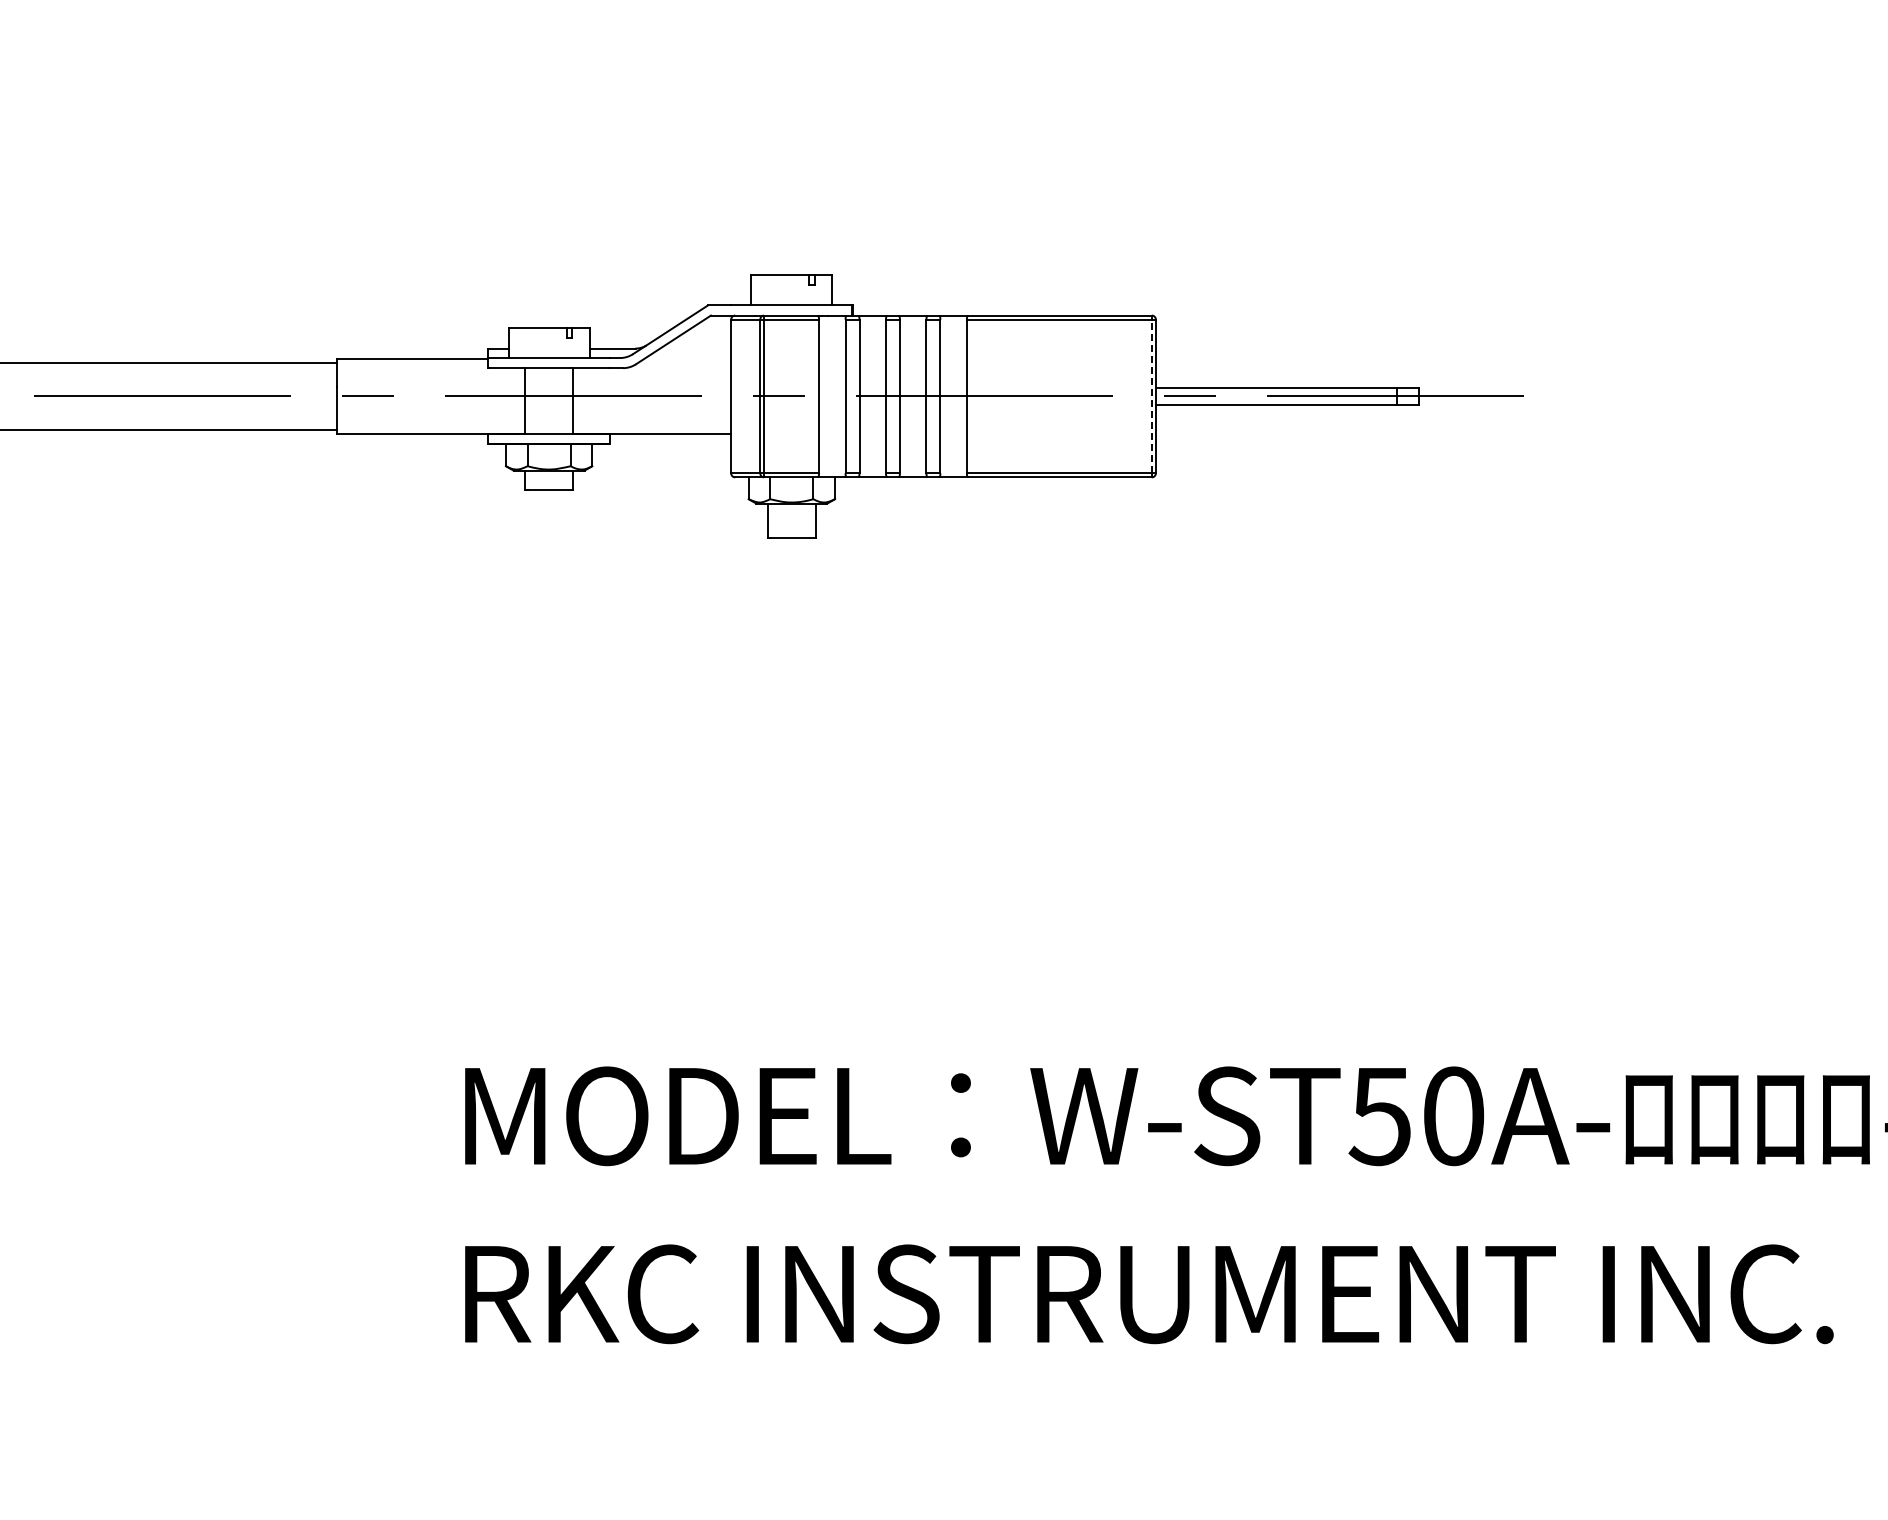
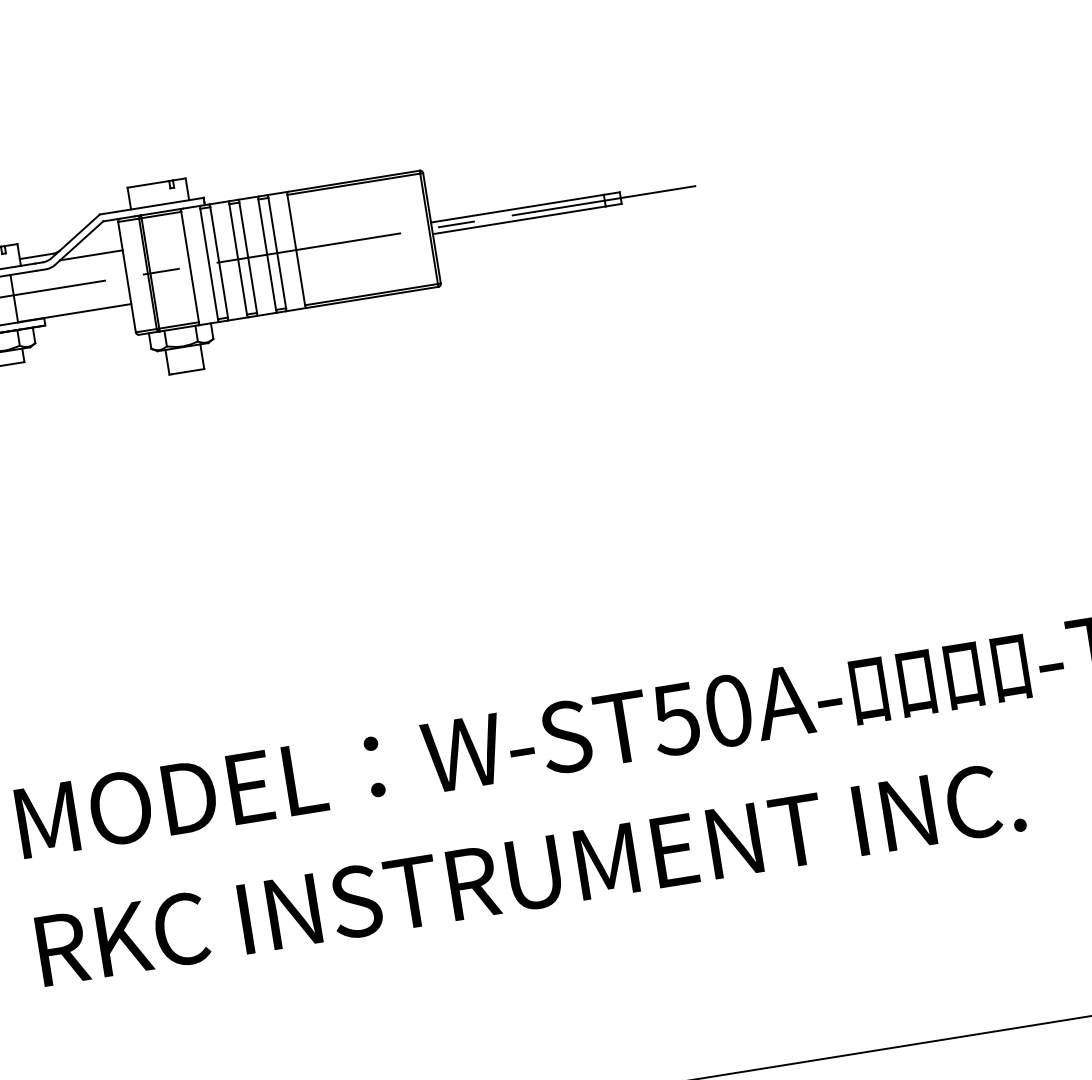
line: (687, 359) -> (91, 255), added
line: (1151, 396) -> (428, 228), dashed -> solid

